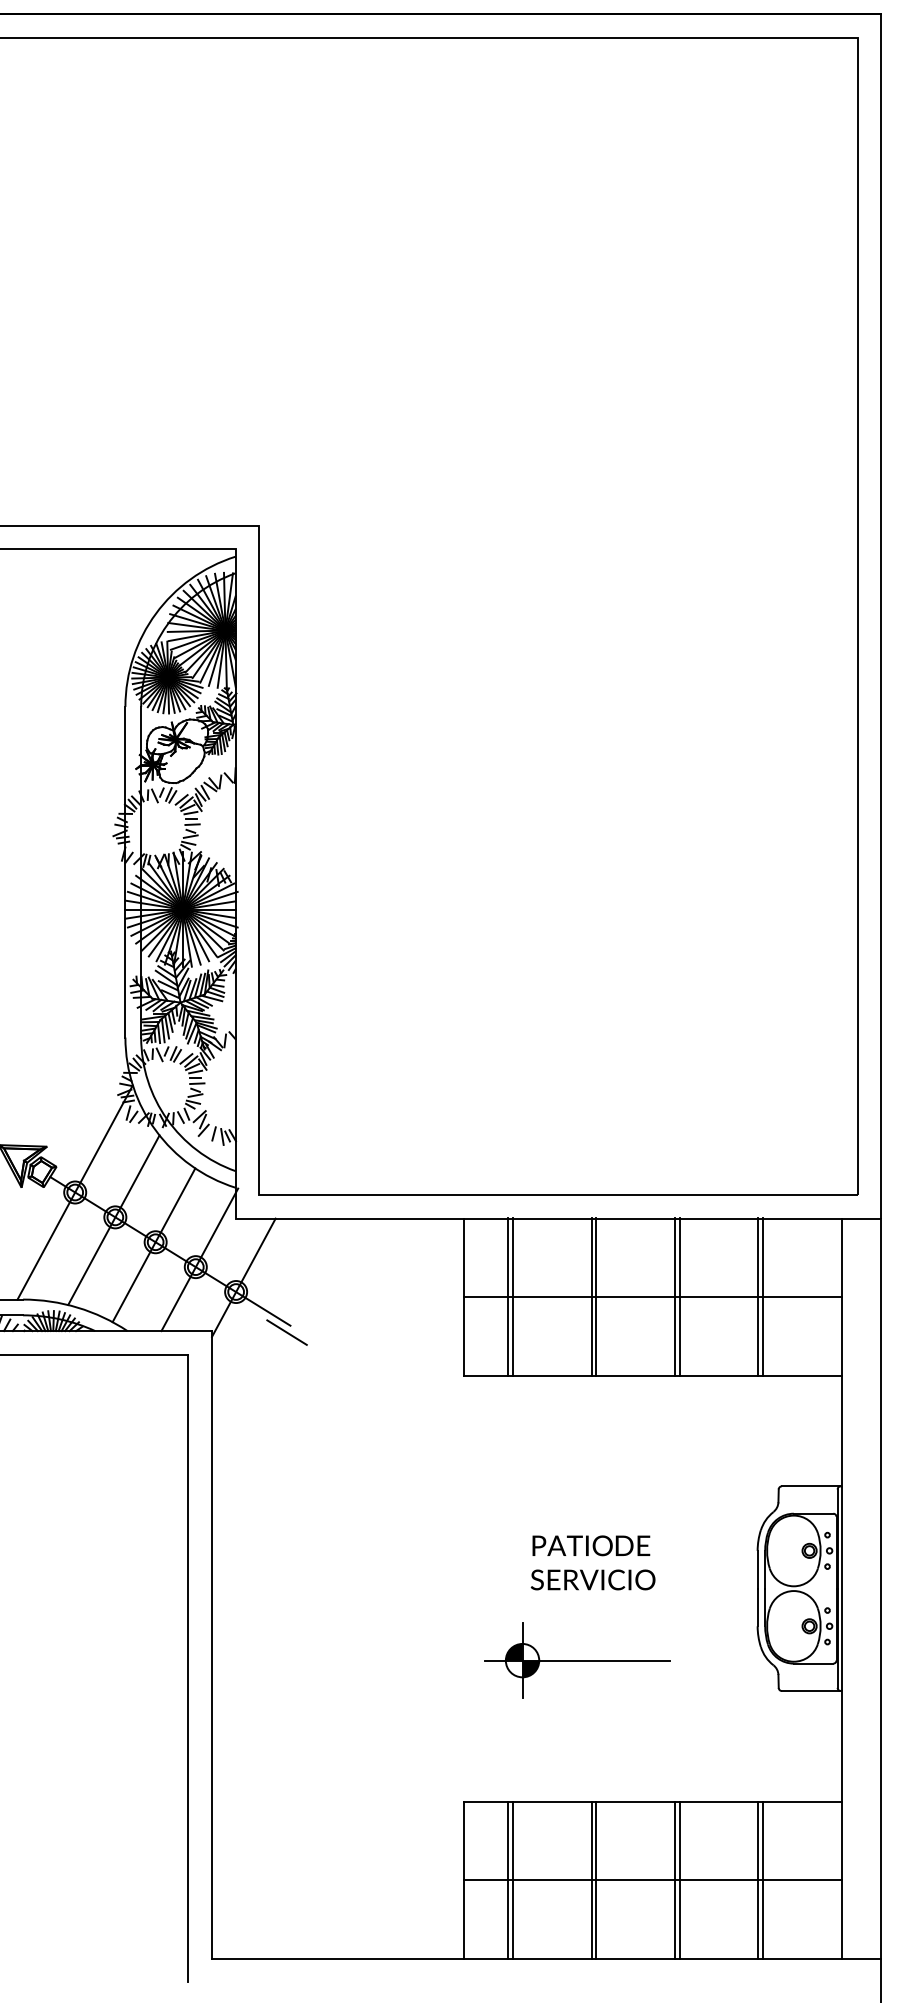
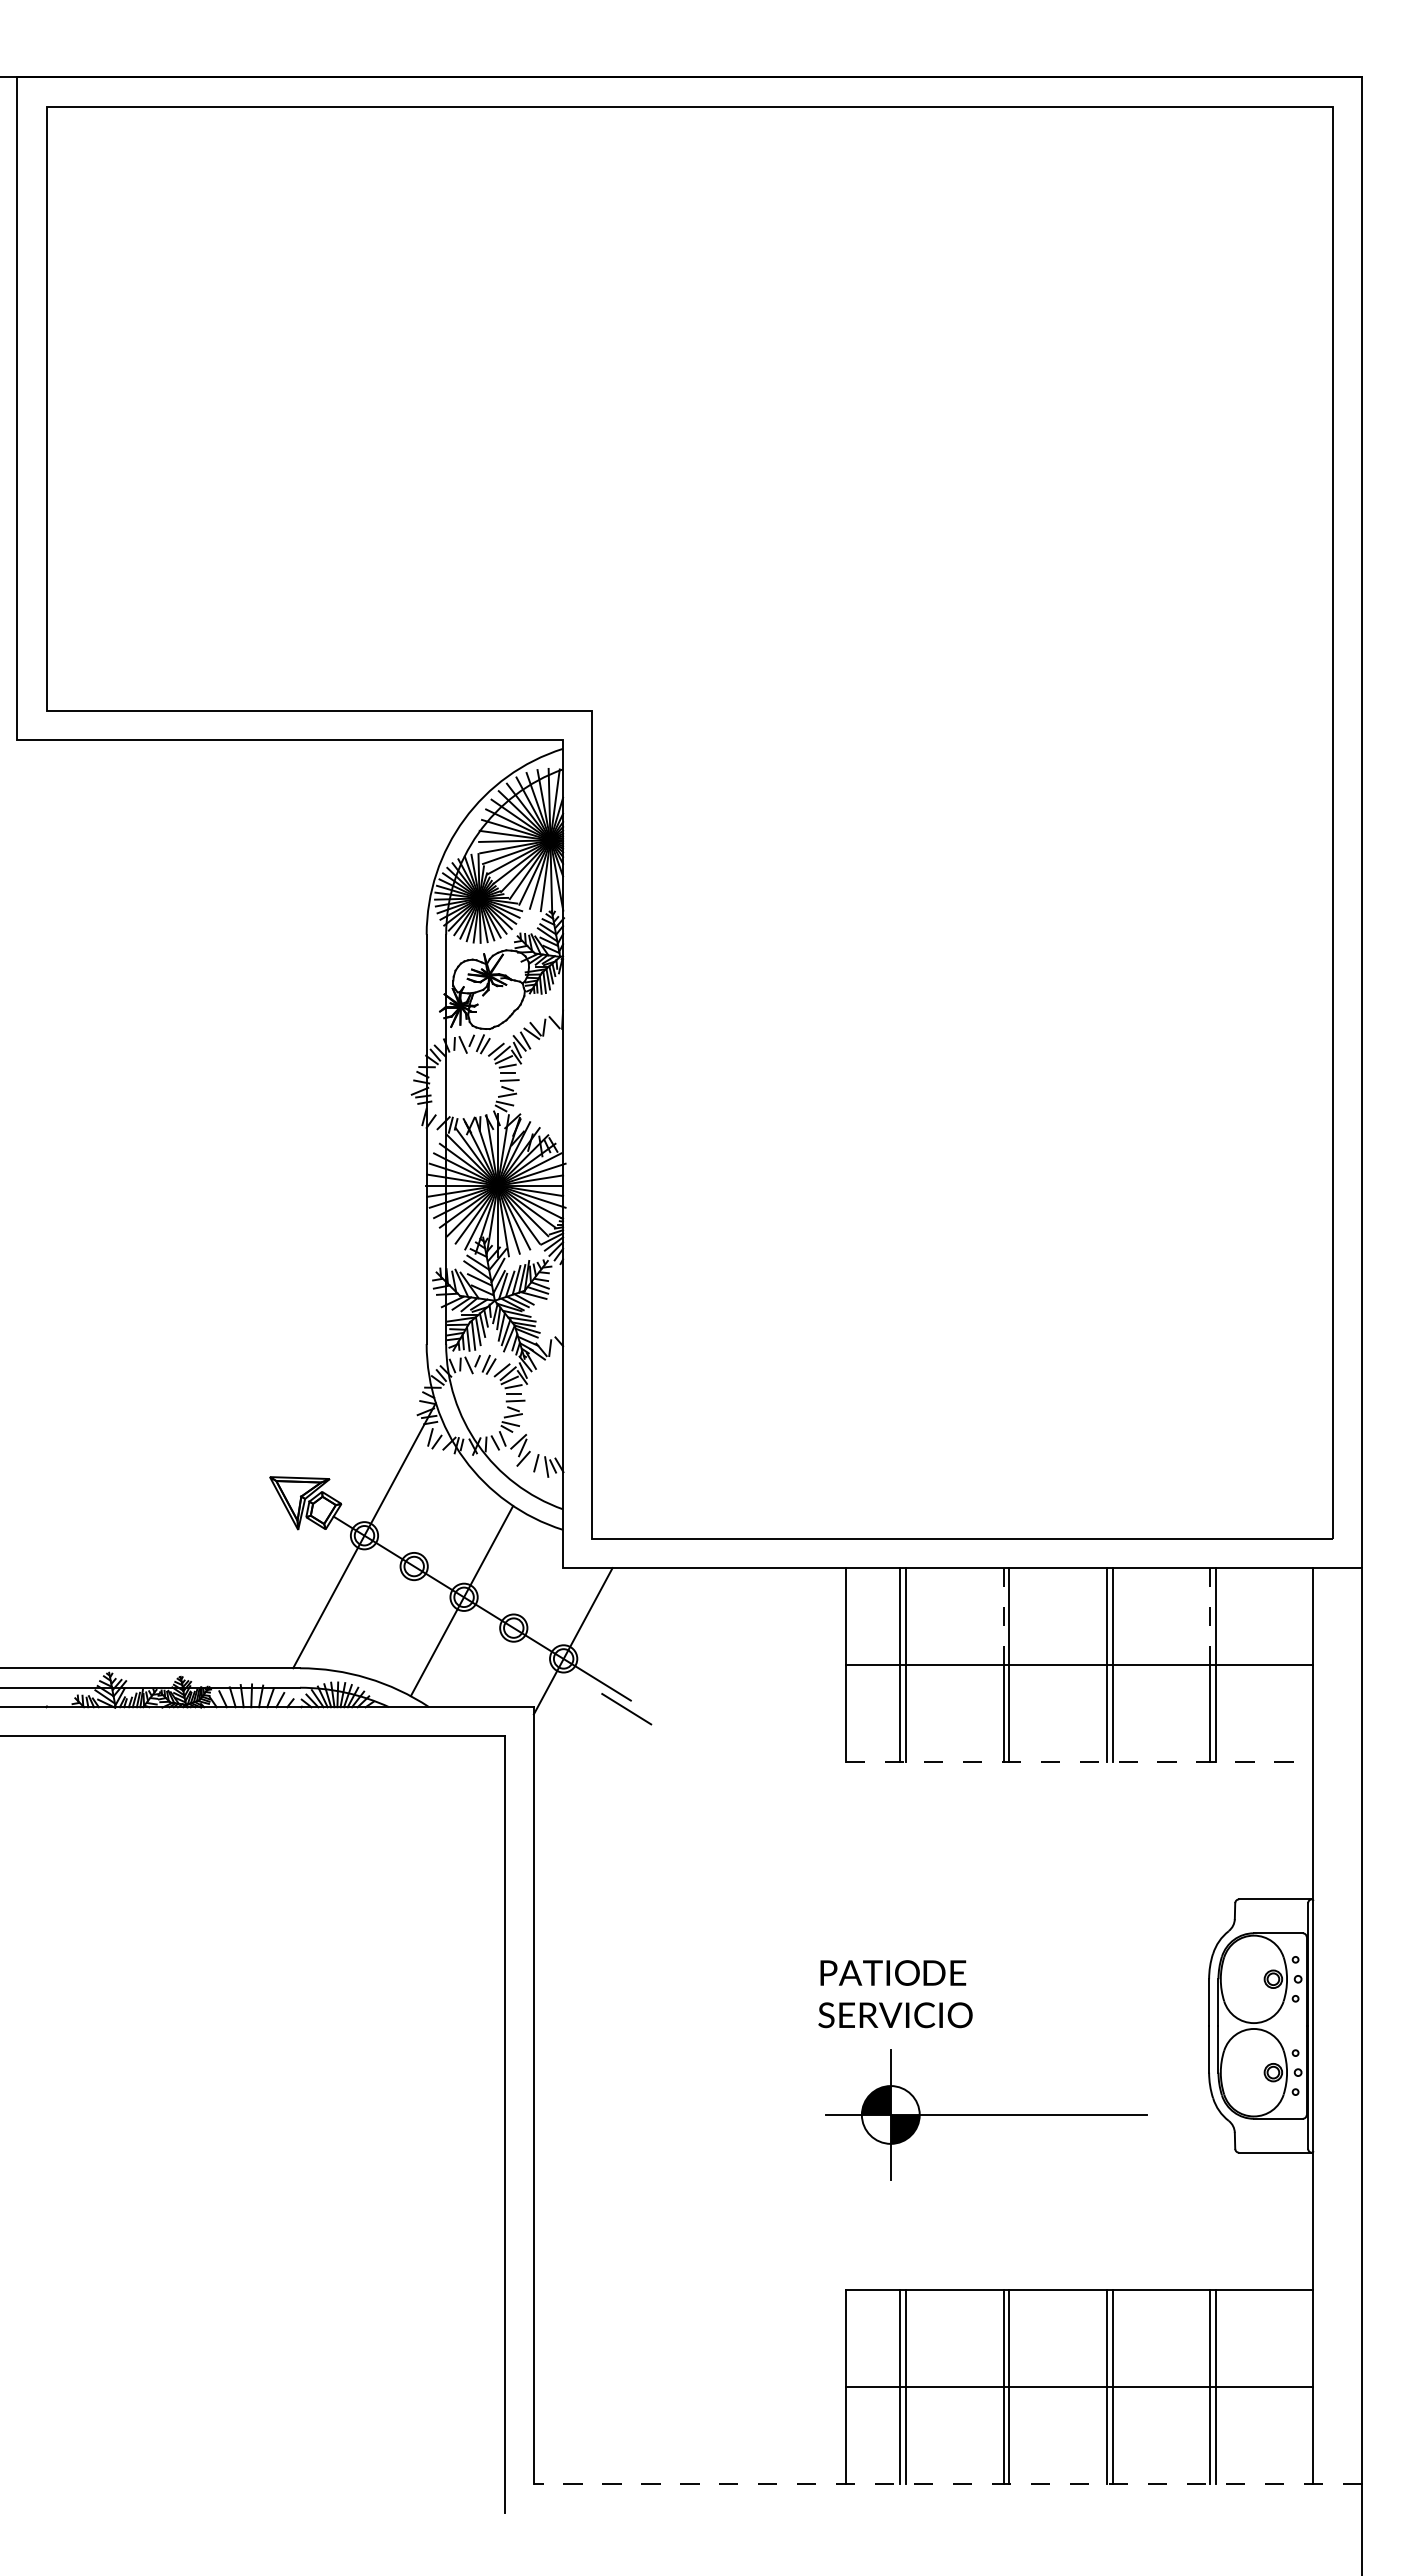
line: (113, 1219) -> (411, 1569), removed
line: (591, 1257) -> (1003, 1616), solid -> dashed
line: (758, 1257) -> (1210, 1616), solid -> dashed
line: (199, 1259) -> (518, 1618), removed
line: (652, 1375) -> (1079, 1762), solid -> dashed
text: (593, 1563) -> (895, 1994), moved
part: (577, 1660) -> (986, 2115), size x1.4
line: (546, 1959) -> (947, 2484), solid -> dashed

